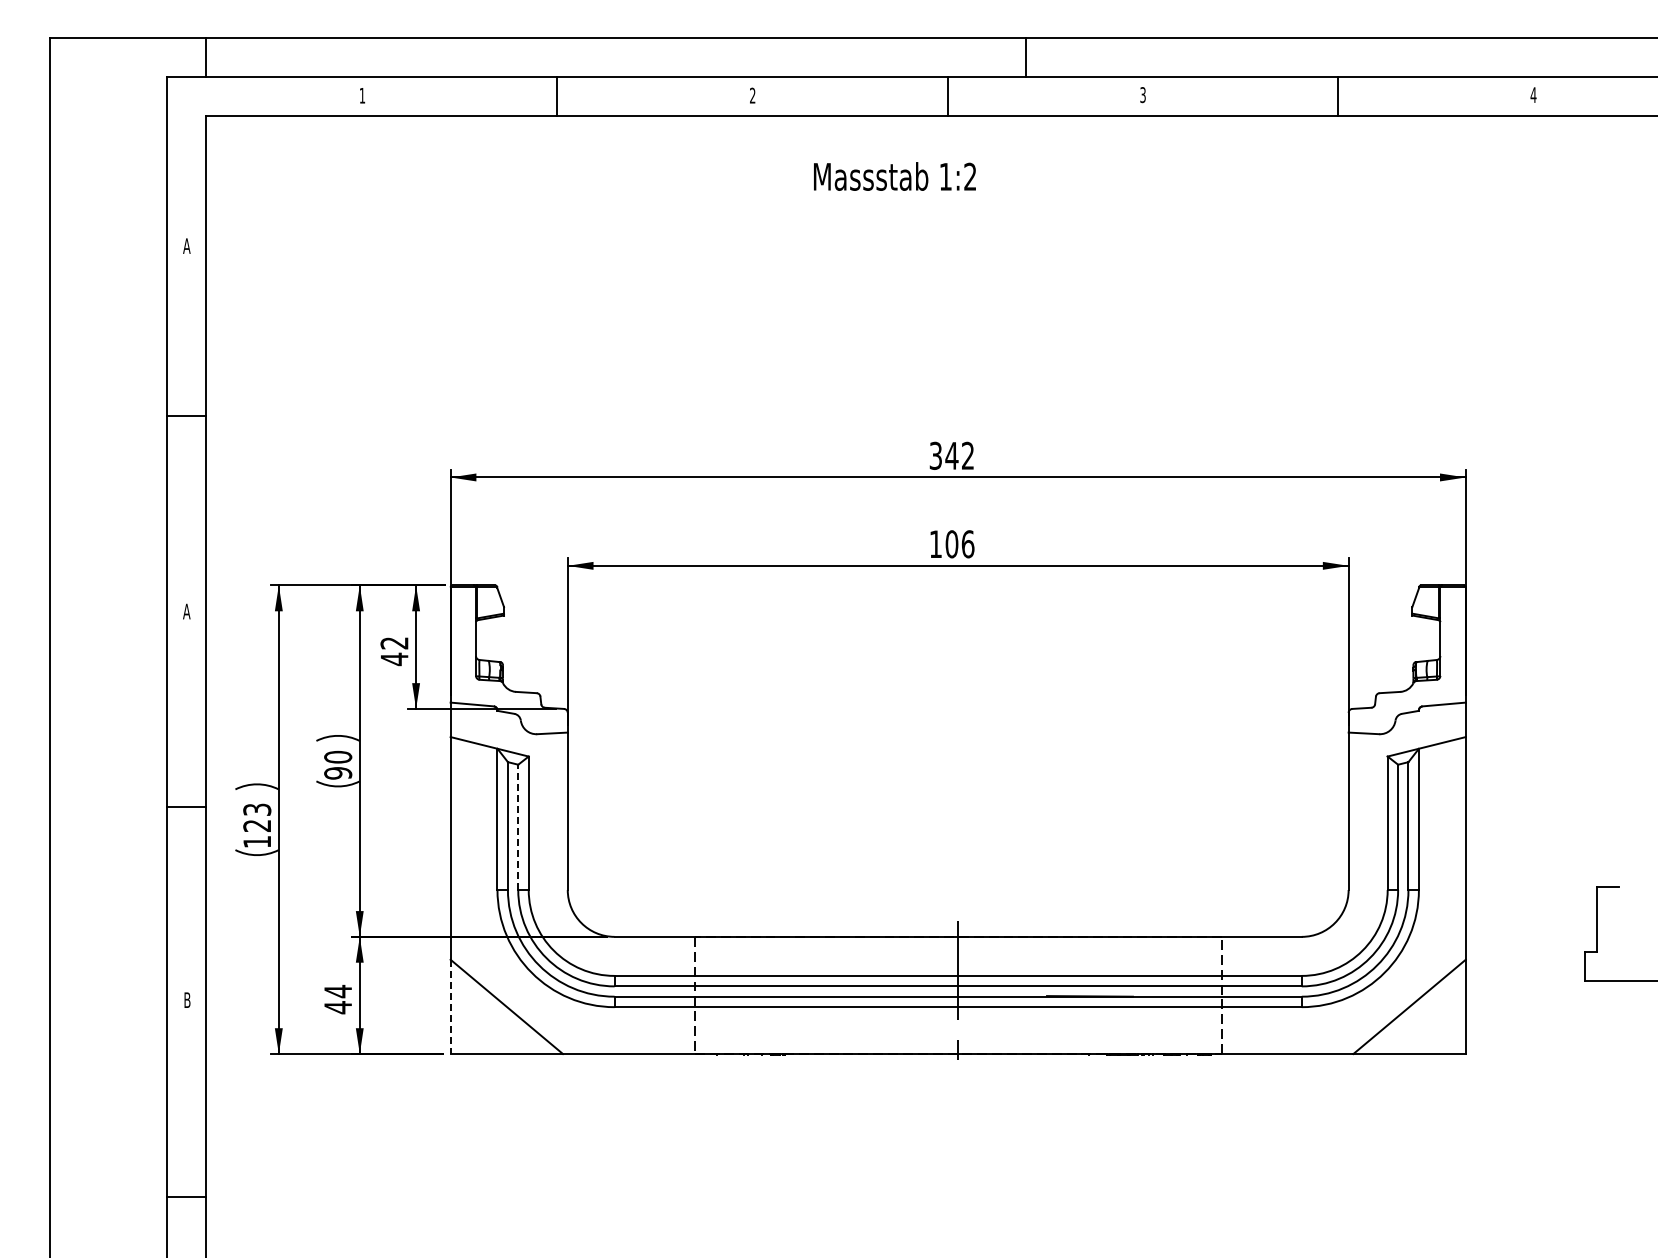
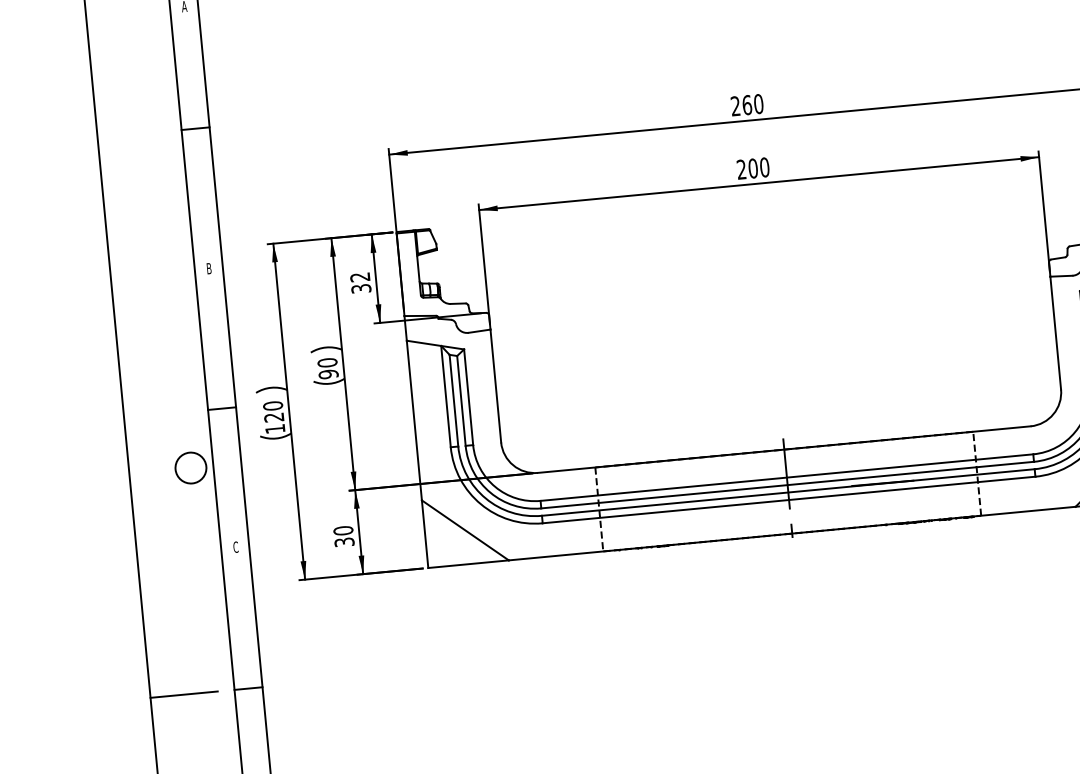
text: (951, 455) -> (746, 104), 342 -> 260
text: (951, 544) -> (752, 168), 106 -> 200
text: (186, 611) -> (208, 268), A -> B
text: (394, 659) -> (361, 288), 42 -> 32
text: (257, 809) -> (273, 405), 123 -> 120
line: (518, 827) -> (461, 401), dashed -> solid
circle: (135, 884) -> (190, 467), added
text: (338, 999) -> (344, 536), 44 -> 30
text: (187, 1000) -> (236, 547), B -> C
line: (450, 1007) -> (425, 534), dashed -> solid
line: (96, 1197) -> (184, 694), added

